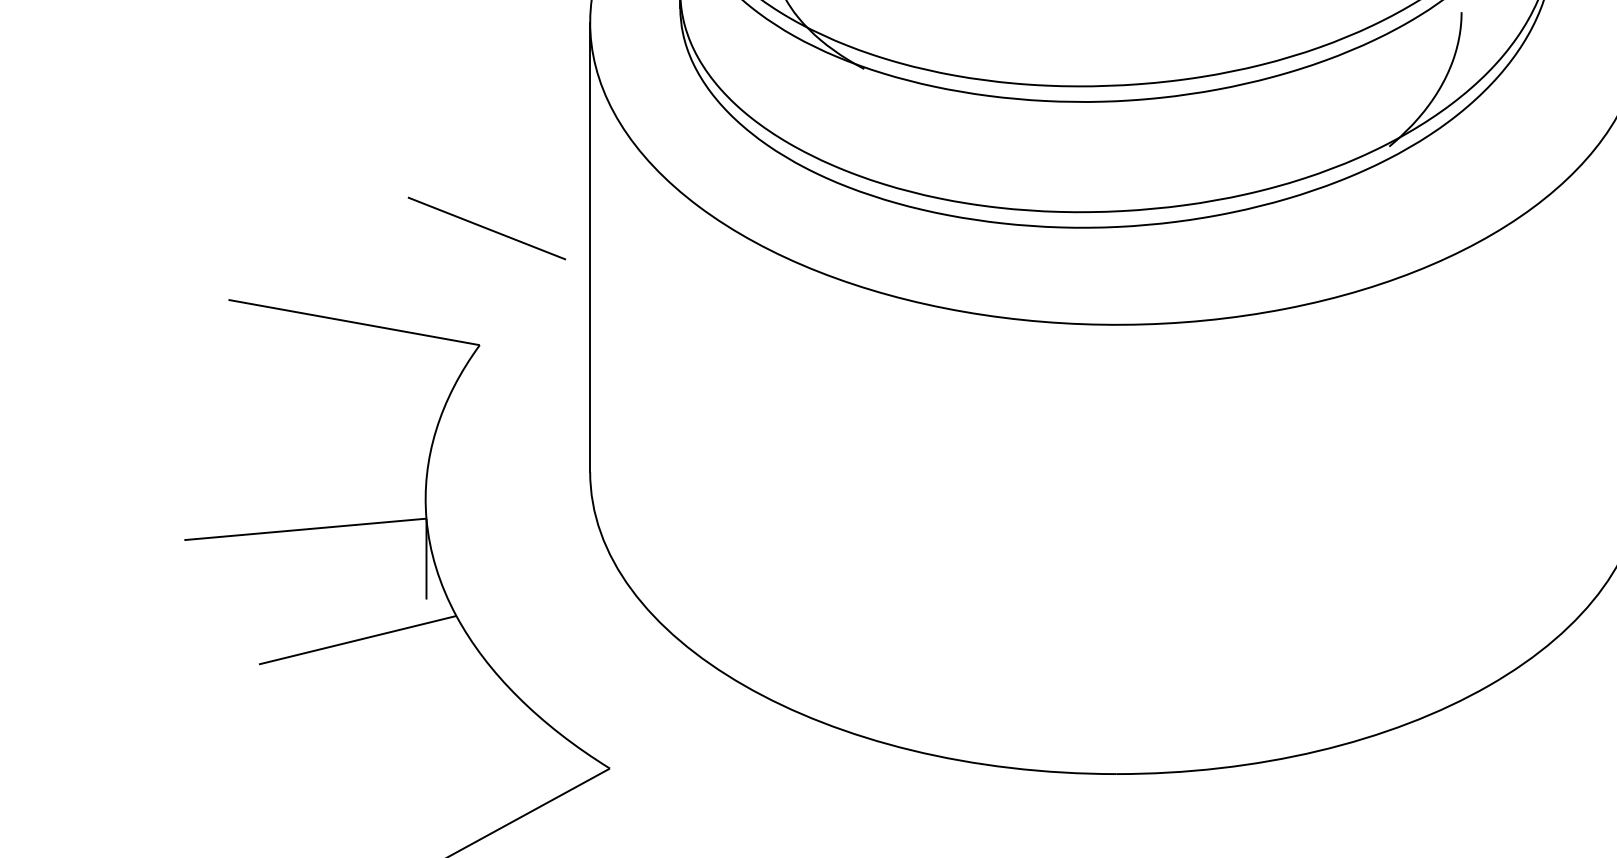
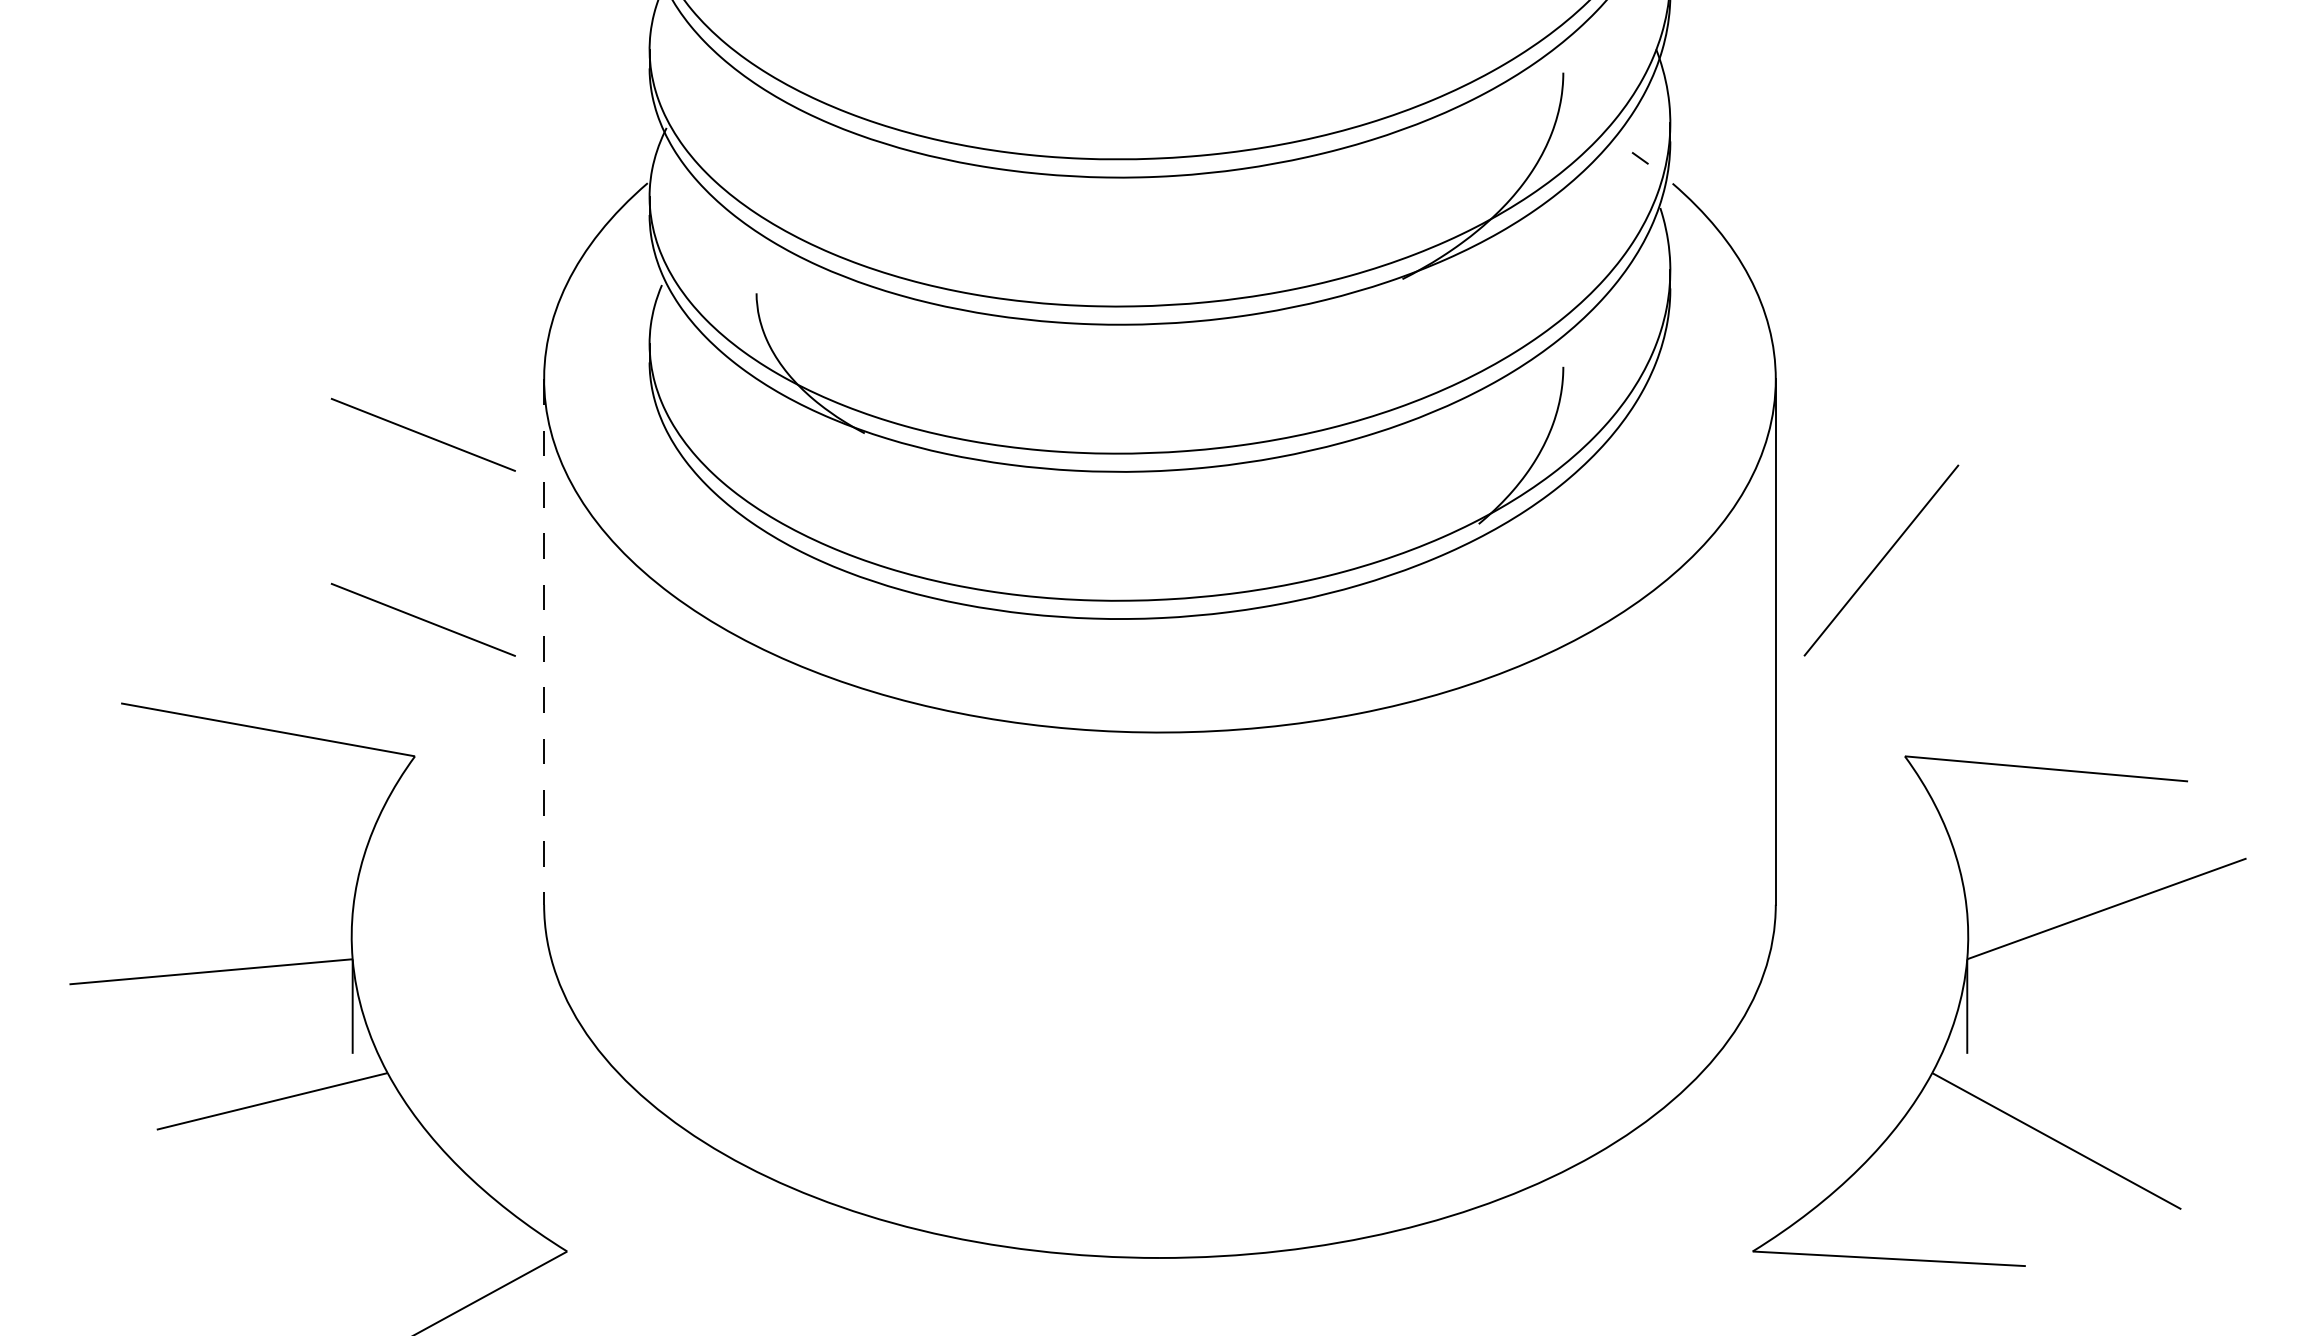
line: (486, 70) -> (422, 434), added
line: (590, 247) -> (544, 642), solid -> dashed

